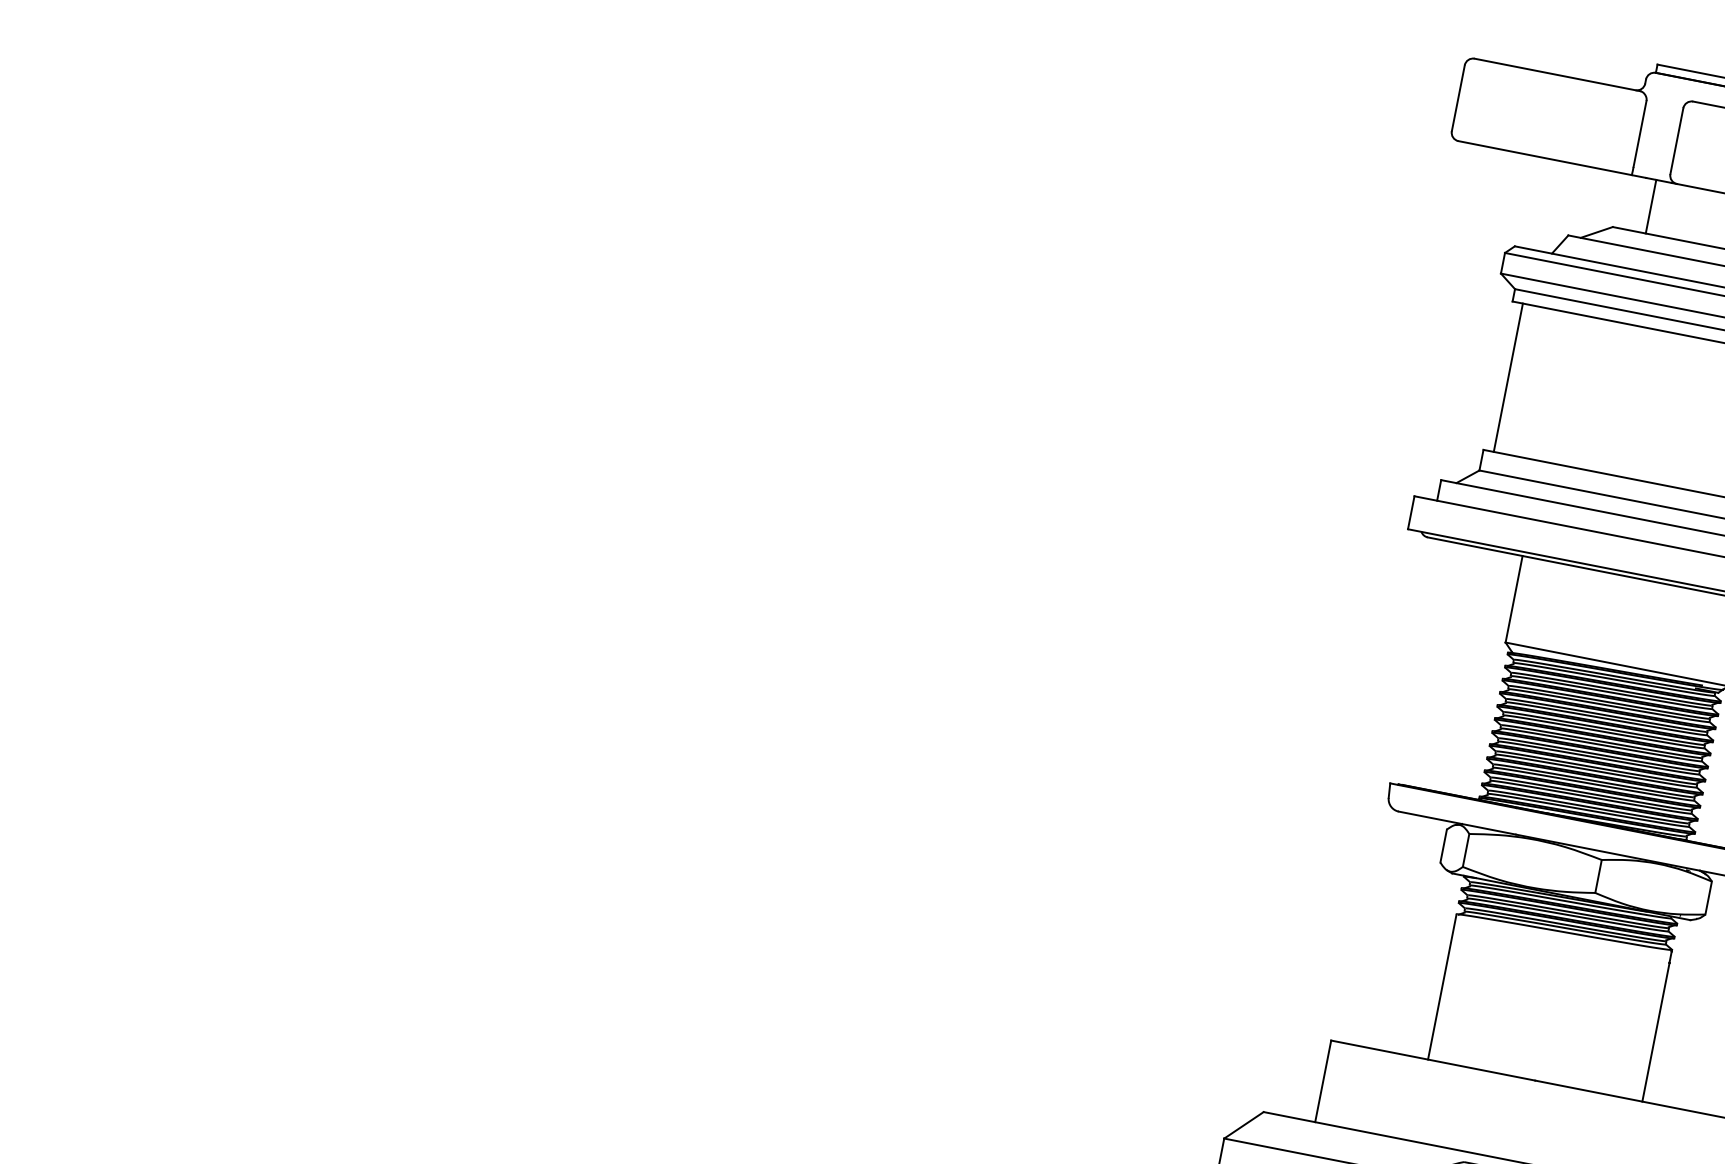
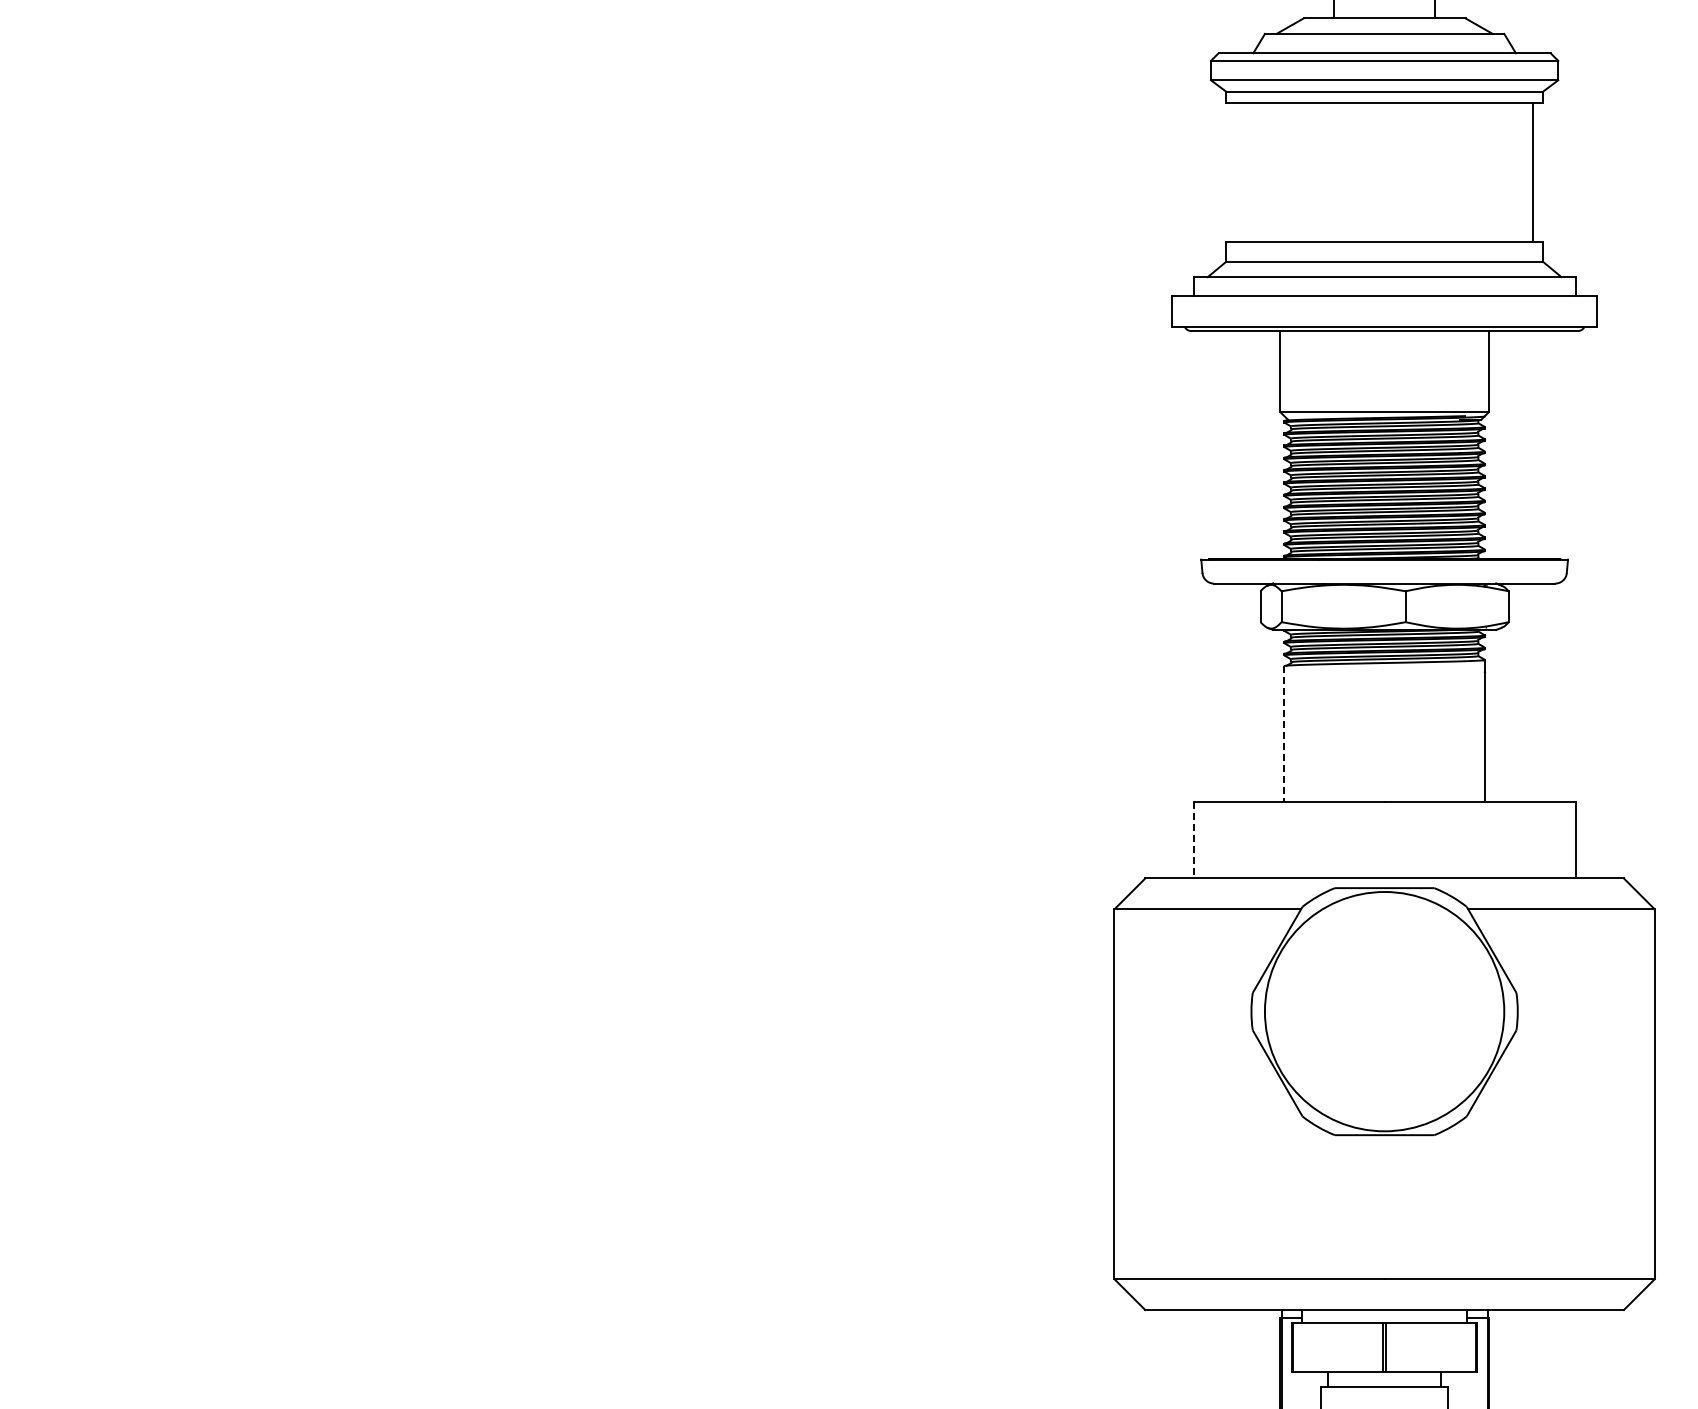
line: (1508, 377) -> (1236, 172), removed
line: (1442, 987) -> (1284, 734), solid -> dashed
line: (1323, 1081) -> (1193, 840), solid -> dashed

